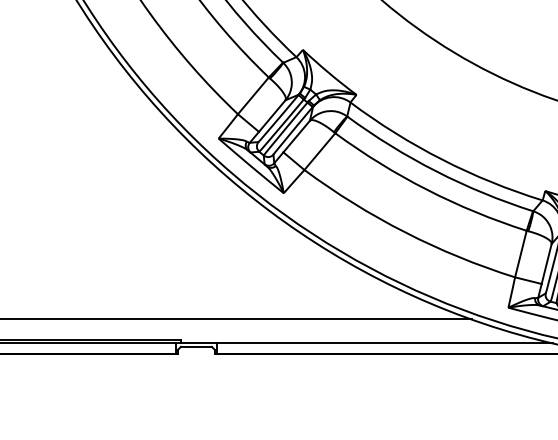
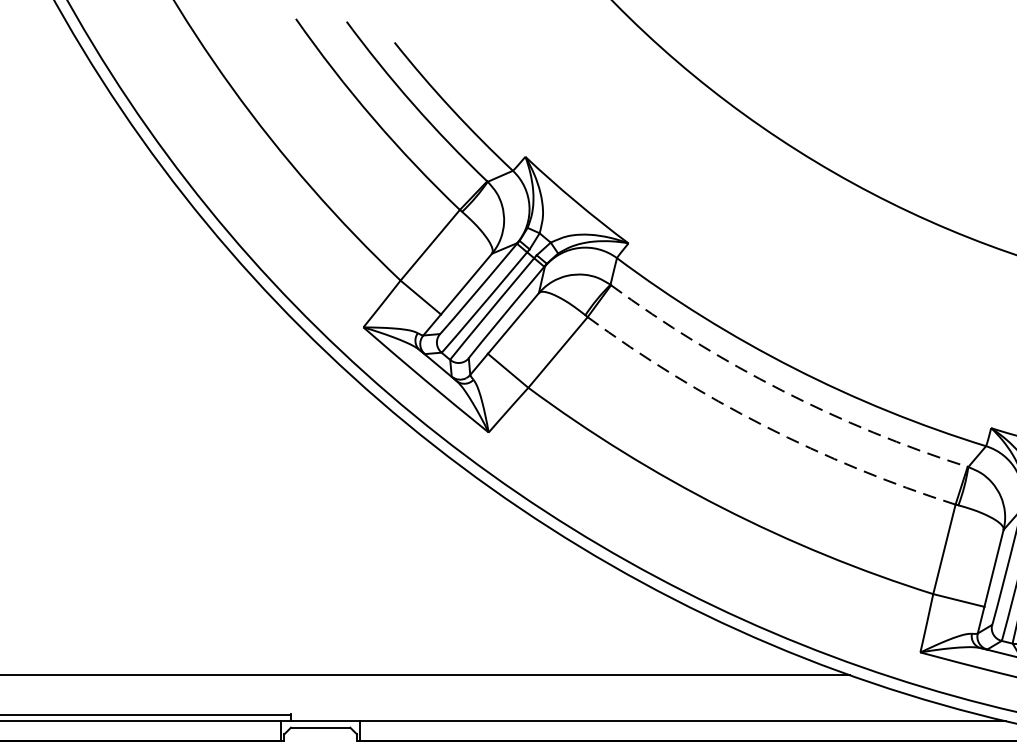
arc: (436, 171) -> (782, 390), solid -> dashed
arc: (427, 189) -> (764, 425), solid -> dashed

